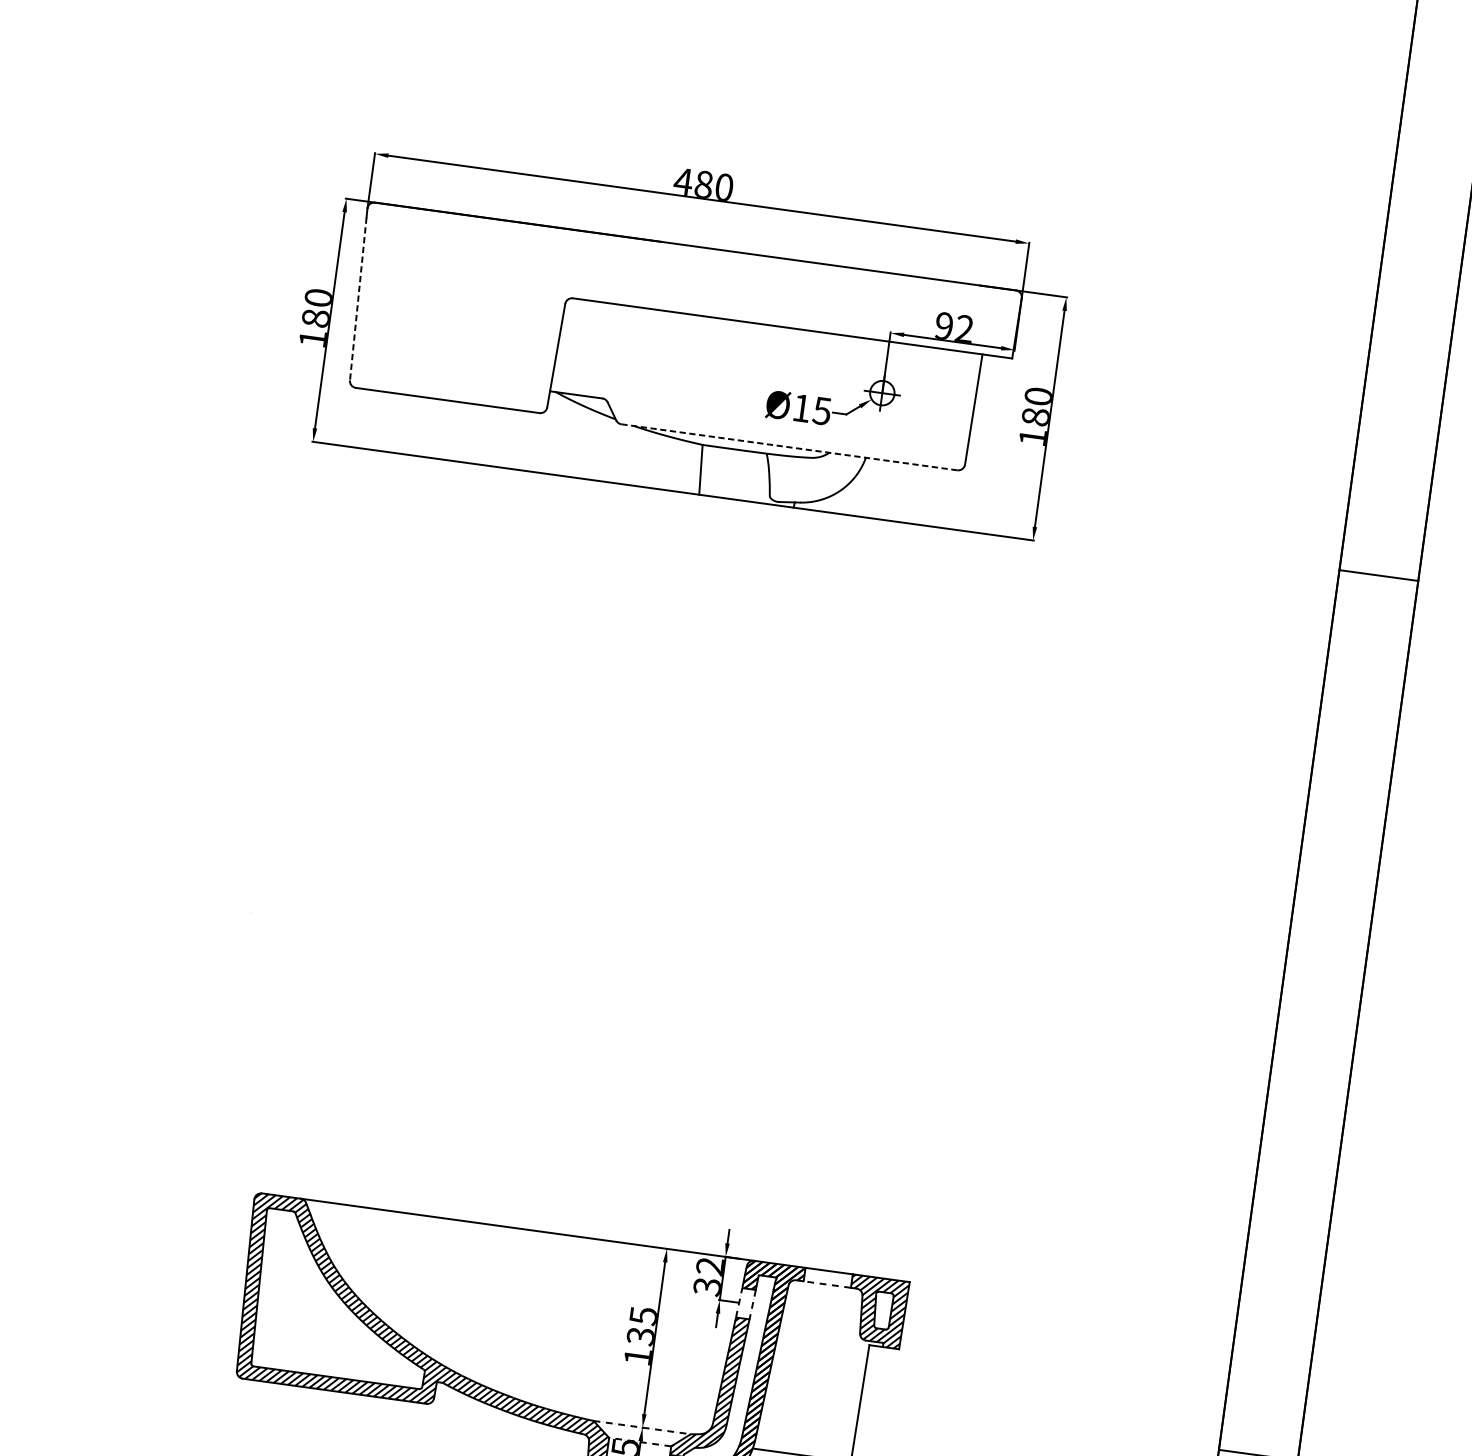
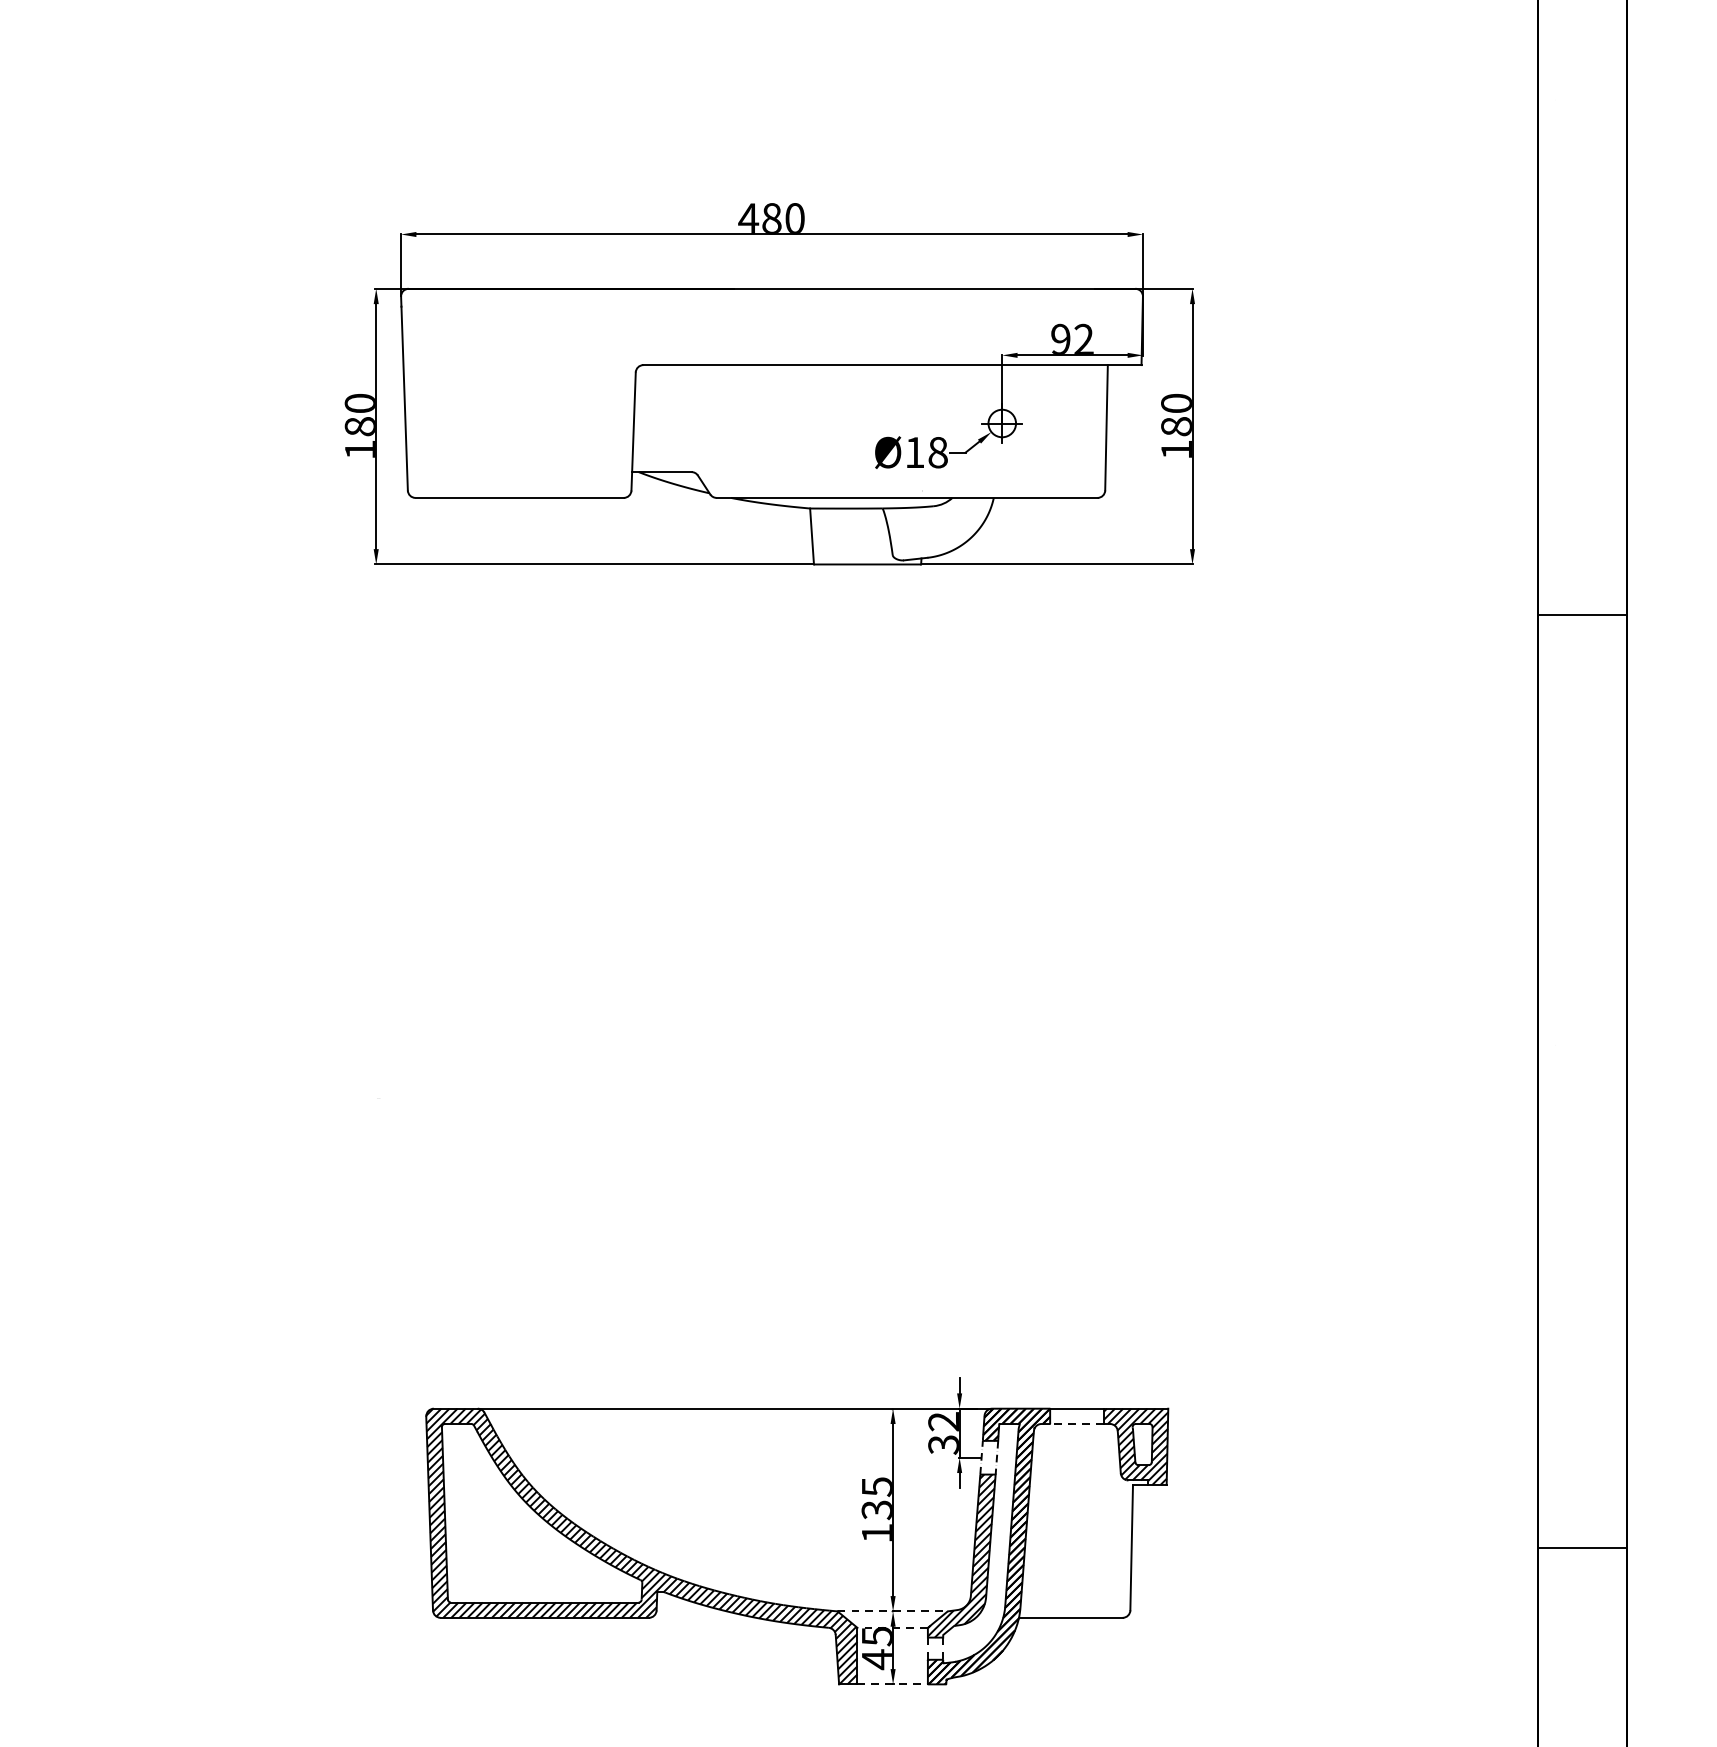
line: (358, 298) -> (404, 398), dashed -> solid
text: (821, 410) -> (937, 452), Ø15 -> Ø18
line: (788, 446) -> (906, 497), dashed -> solid
line: (1378, 575) -> (1582, 614), moved

